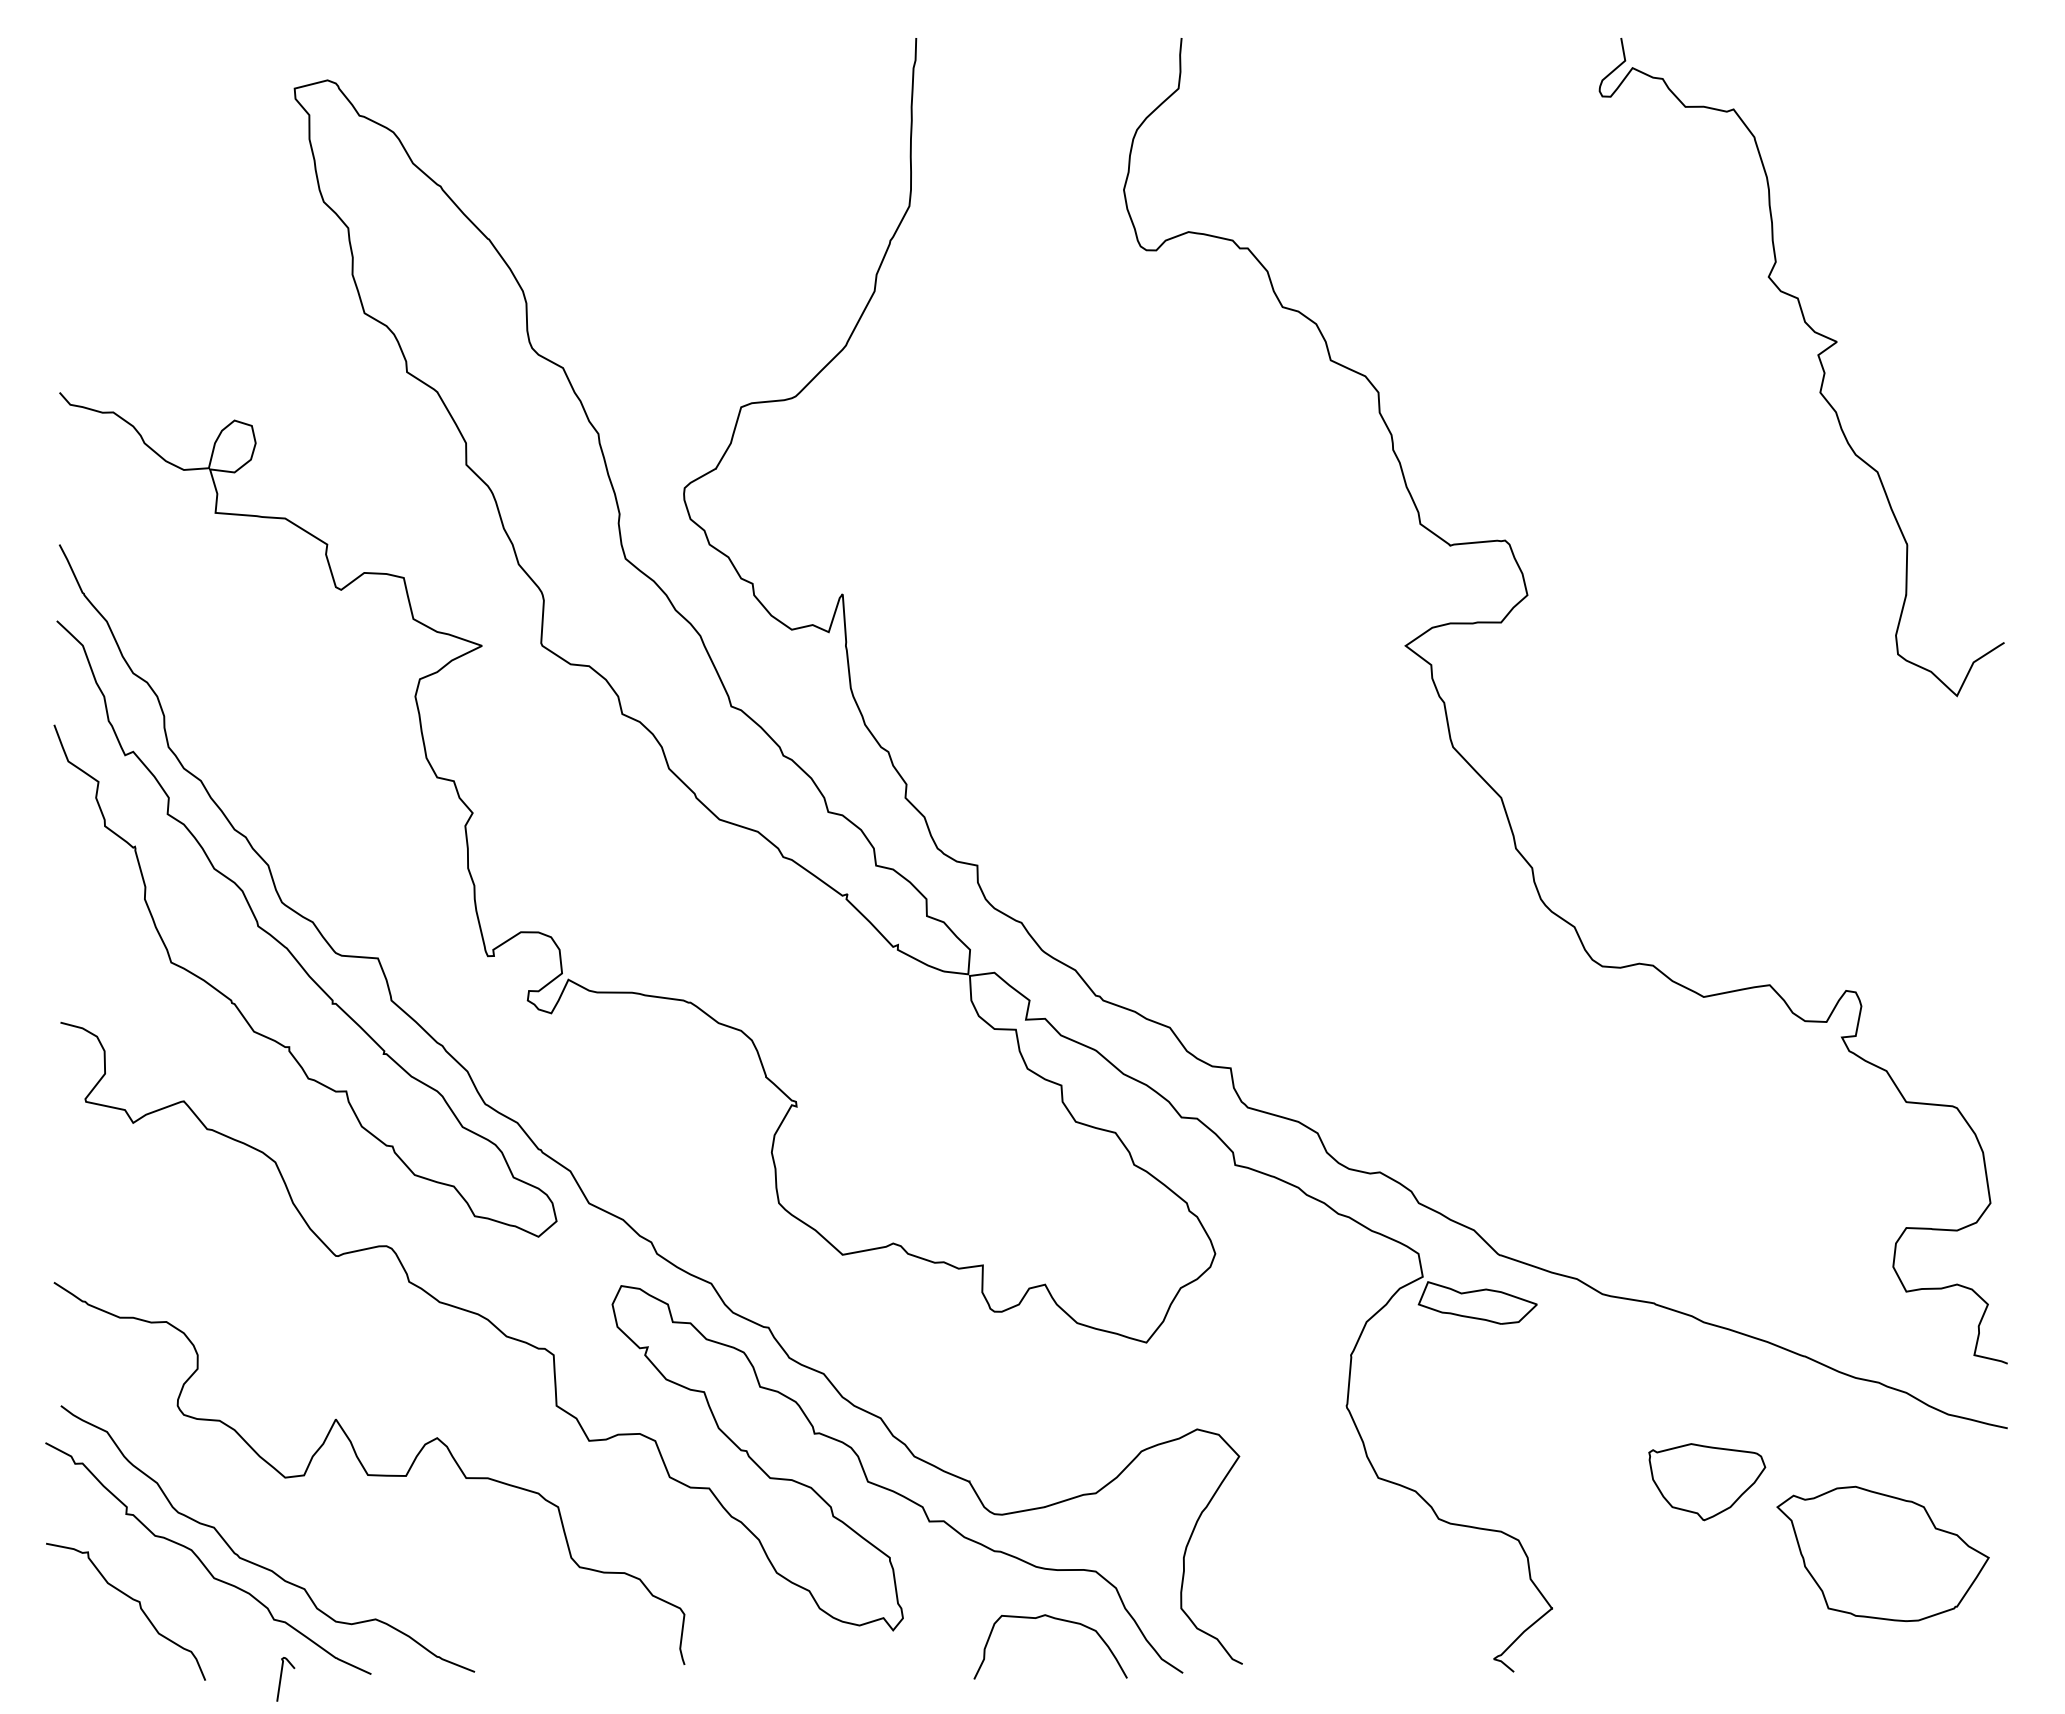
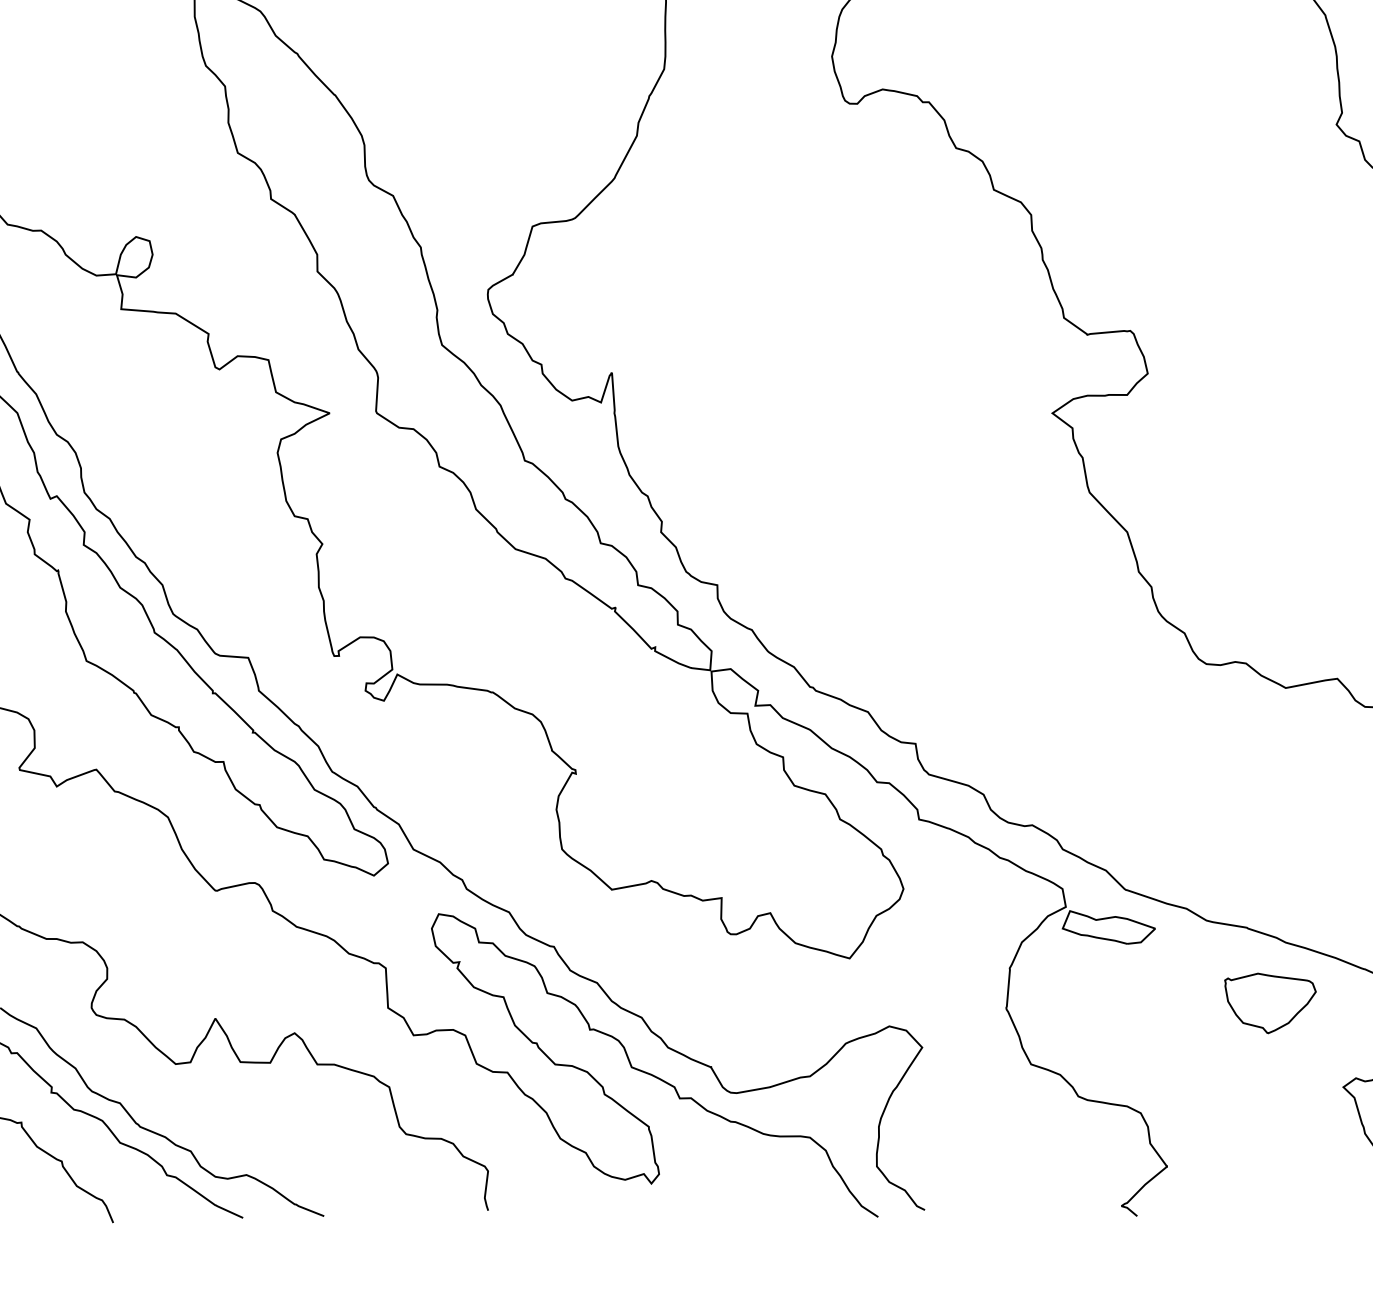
part: (1707, 1482) -> (1270, 1003), moved
curve: (1054, 1619) -> (777, 1175), removed
curve: (281, 1679) -> (172, 1222), removed

